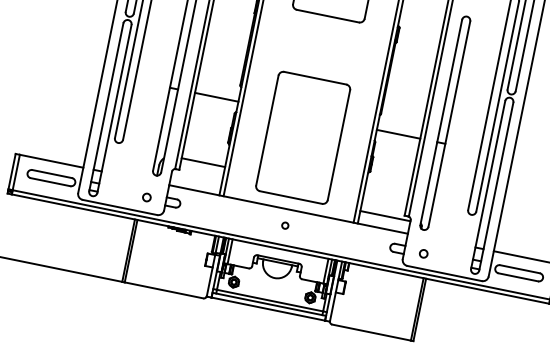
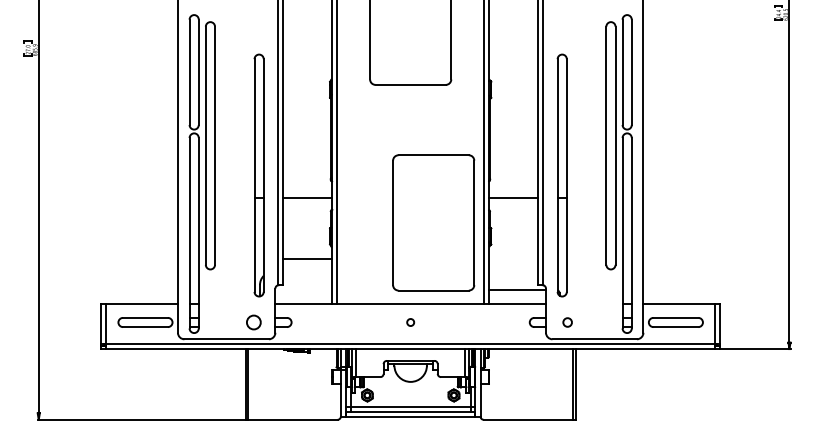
part: (303, 137) -> (433, 222), moved
line: (203, 162) -> (307, 258), moved
circle: (146, 197) -> (253, 322), size x1.6

